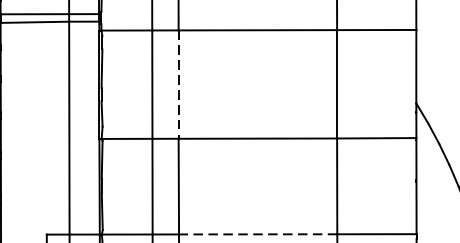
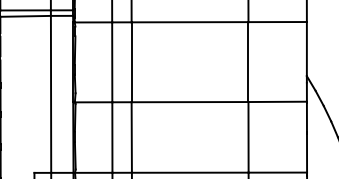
line: (178, 84) -> (131, 62), dashed -> solid
line: (257, 234) -> (189, 172), dashed -> solid

